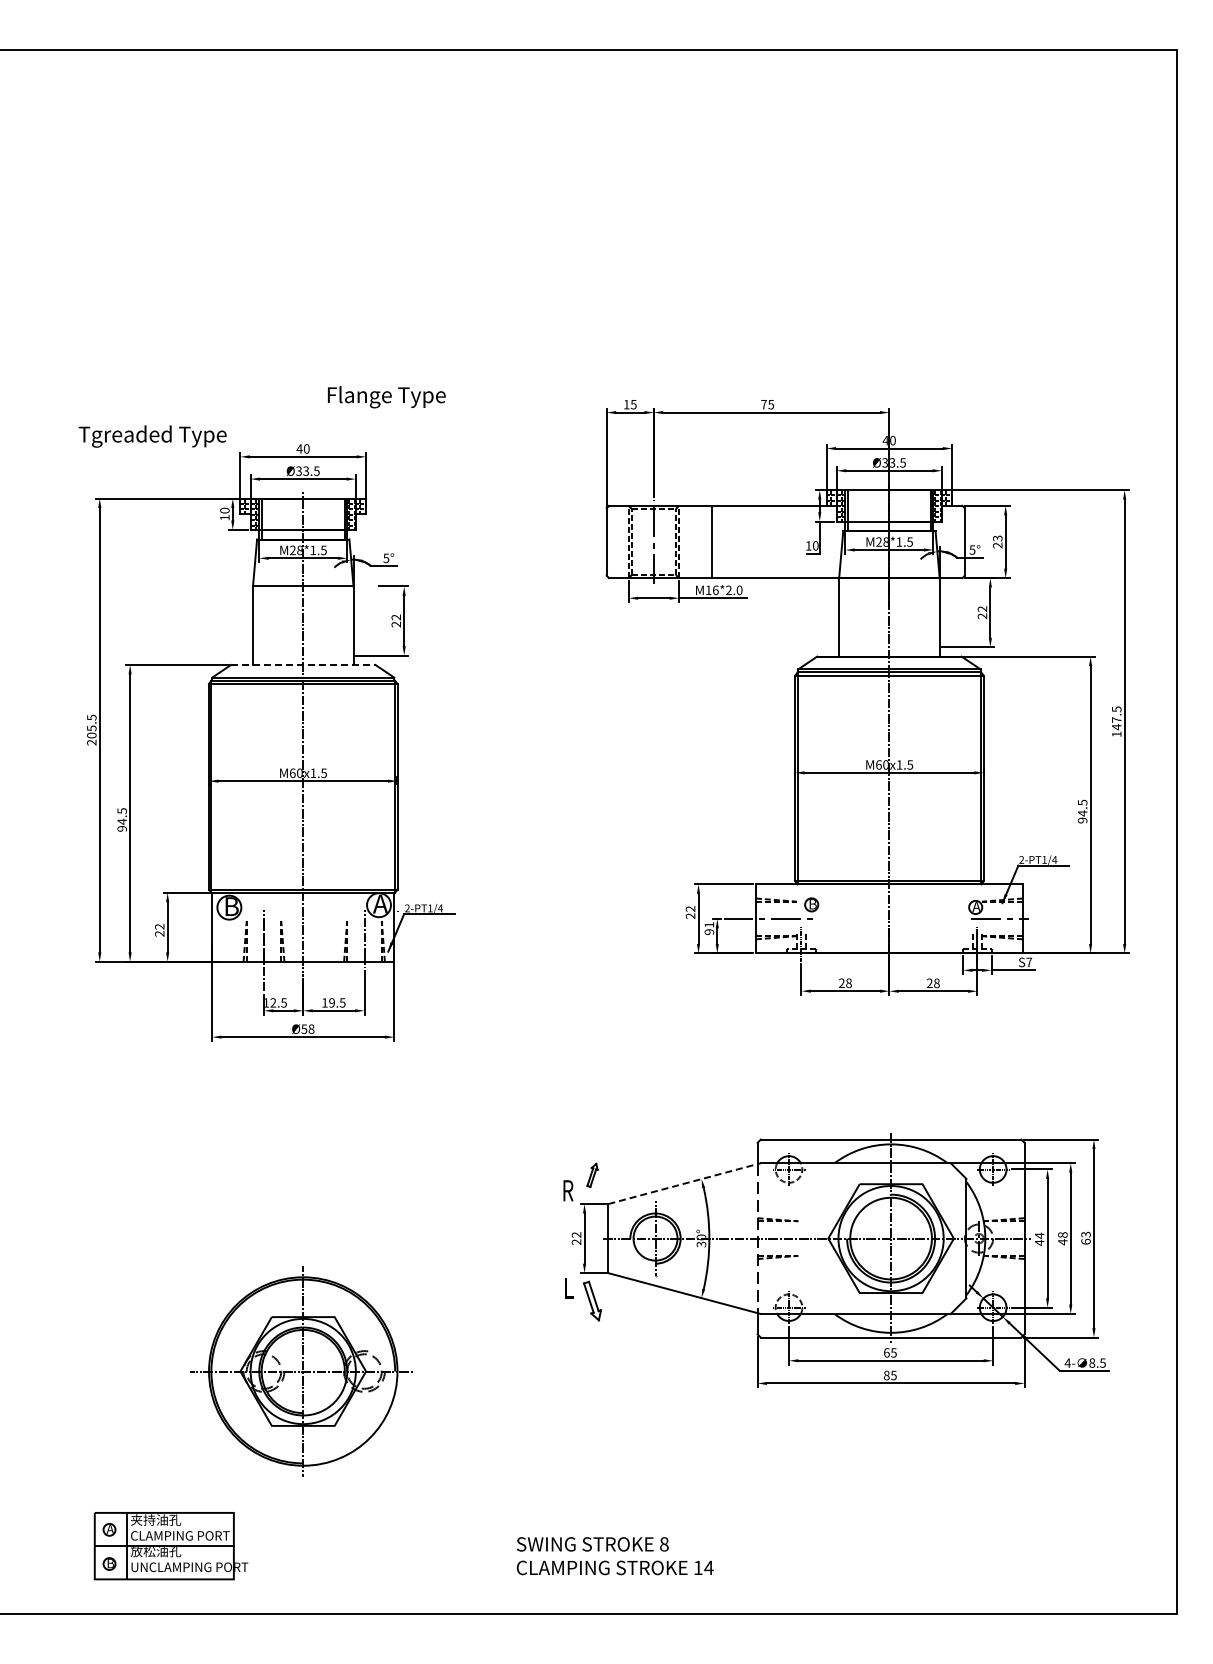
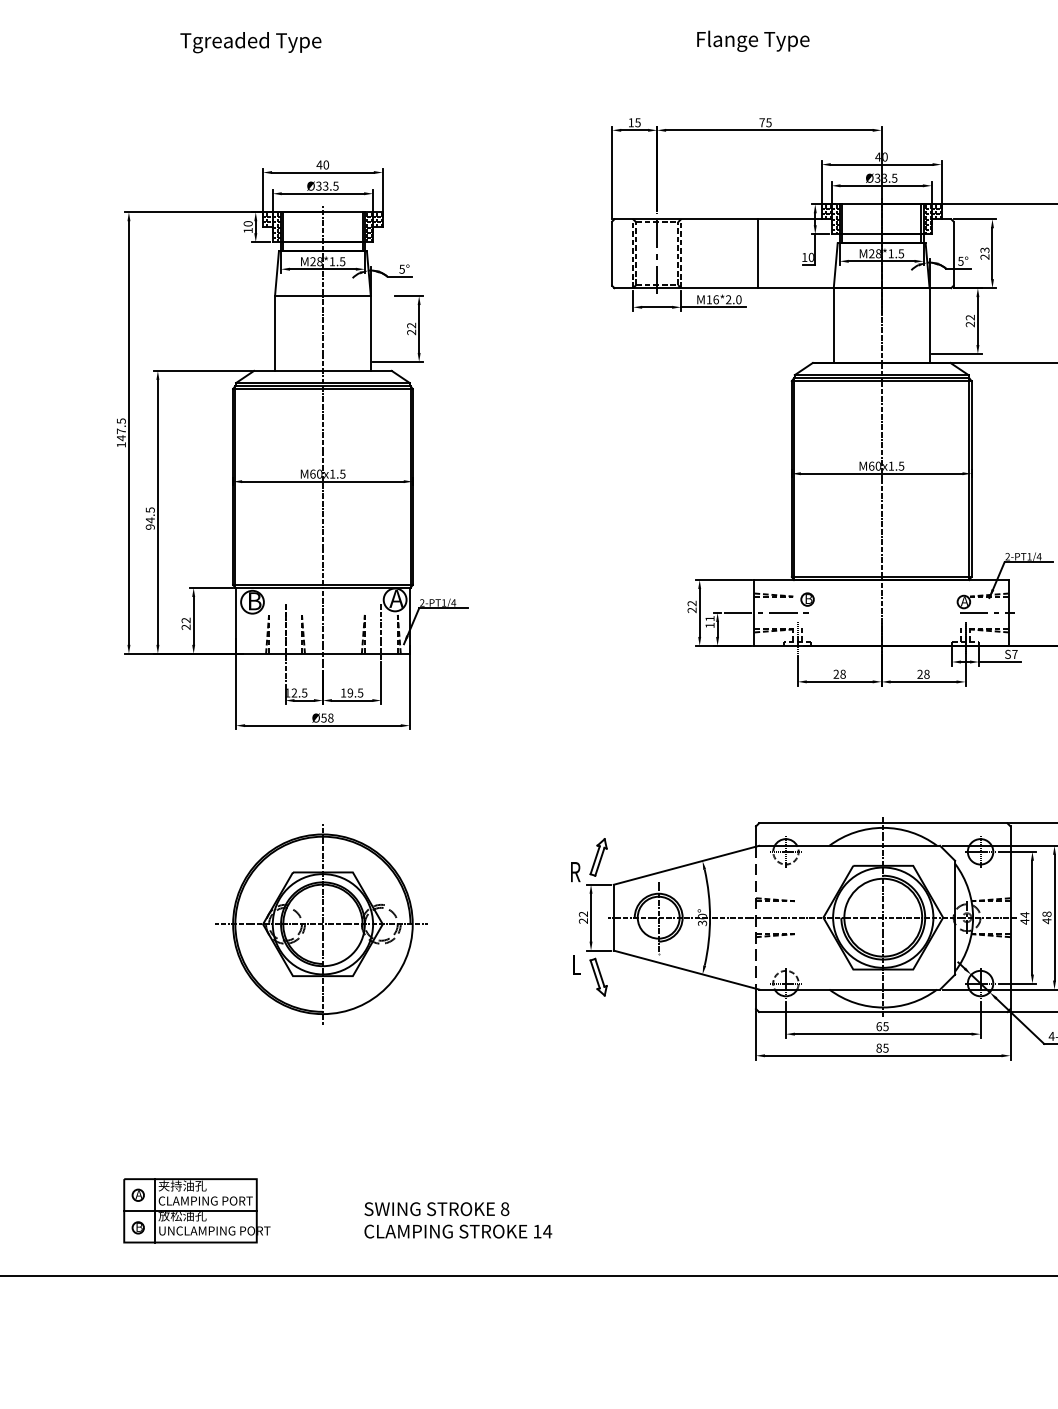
text: (386, 397) -> (753, 41), moved
text: (152, 436) -> (250, 42), moved
line: (712, 541) -> (757, 253), moved
line: (303, 664) -> (323, 370), dashed -> solid
text: (91, 735) -> (121, 438), 205.5 -> 147.5
text: (709, 931) -> (710, 624), 91 -> 11
part: (592, 1175) -> (598, 857), size x1.67
line: (684, 1183) -> (686, 865), dashed -> solid
part: (301, 1371) -> (321, 924), moved
text: (614, 1556) -> (457, 1220), moved

